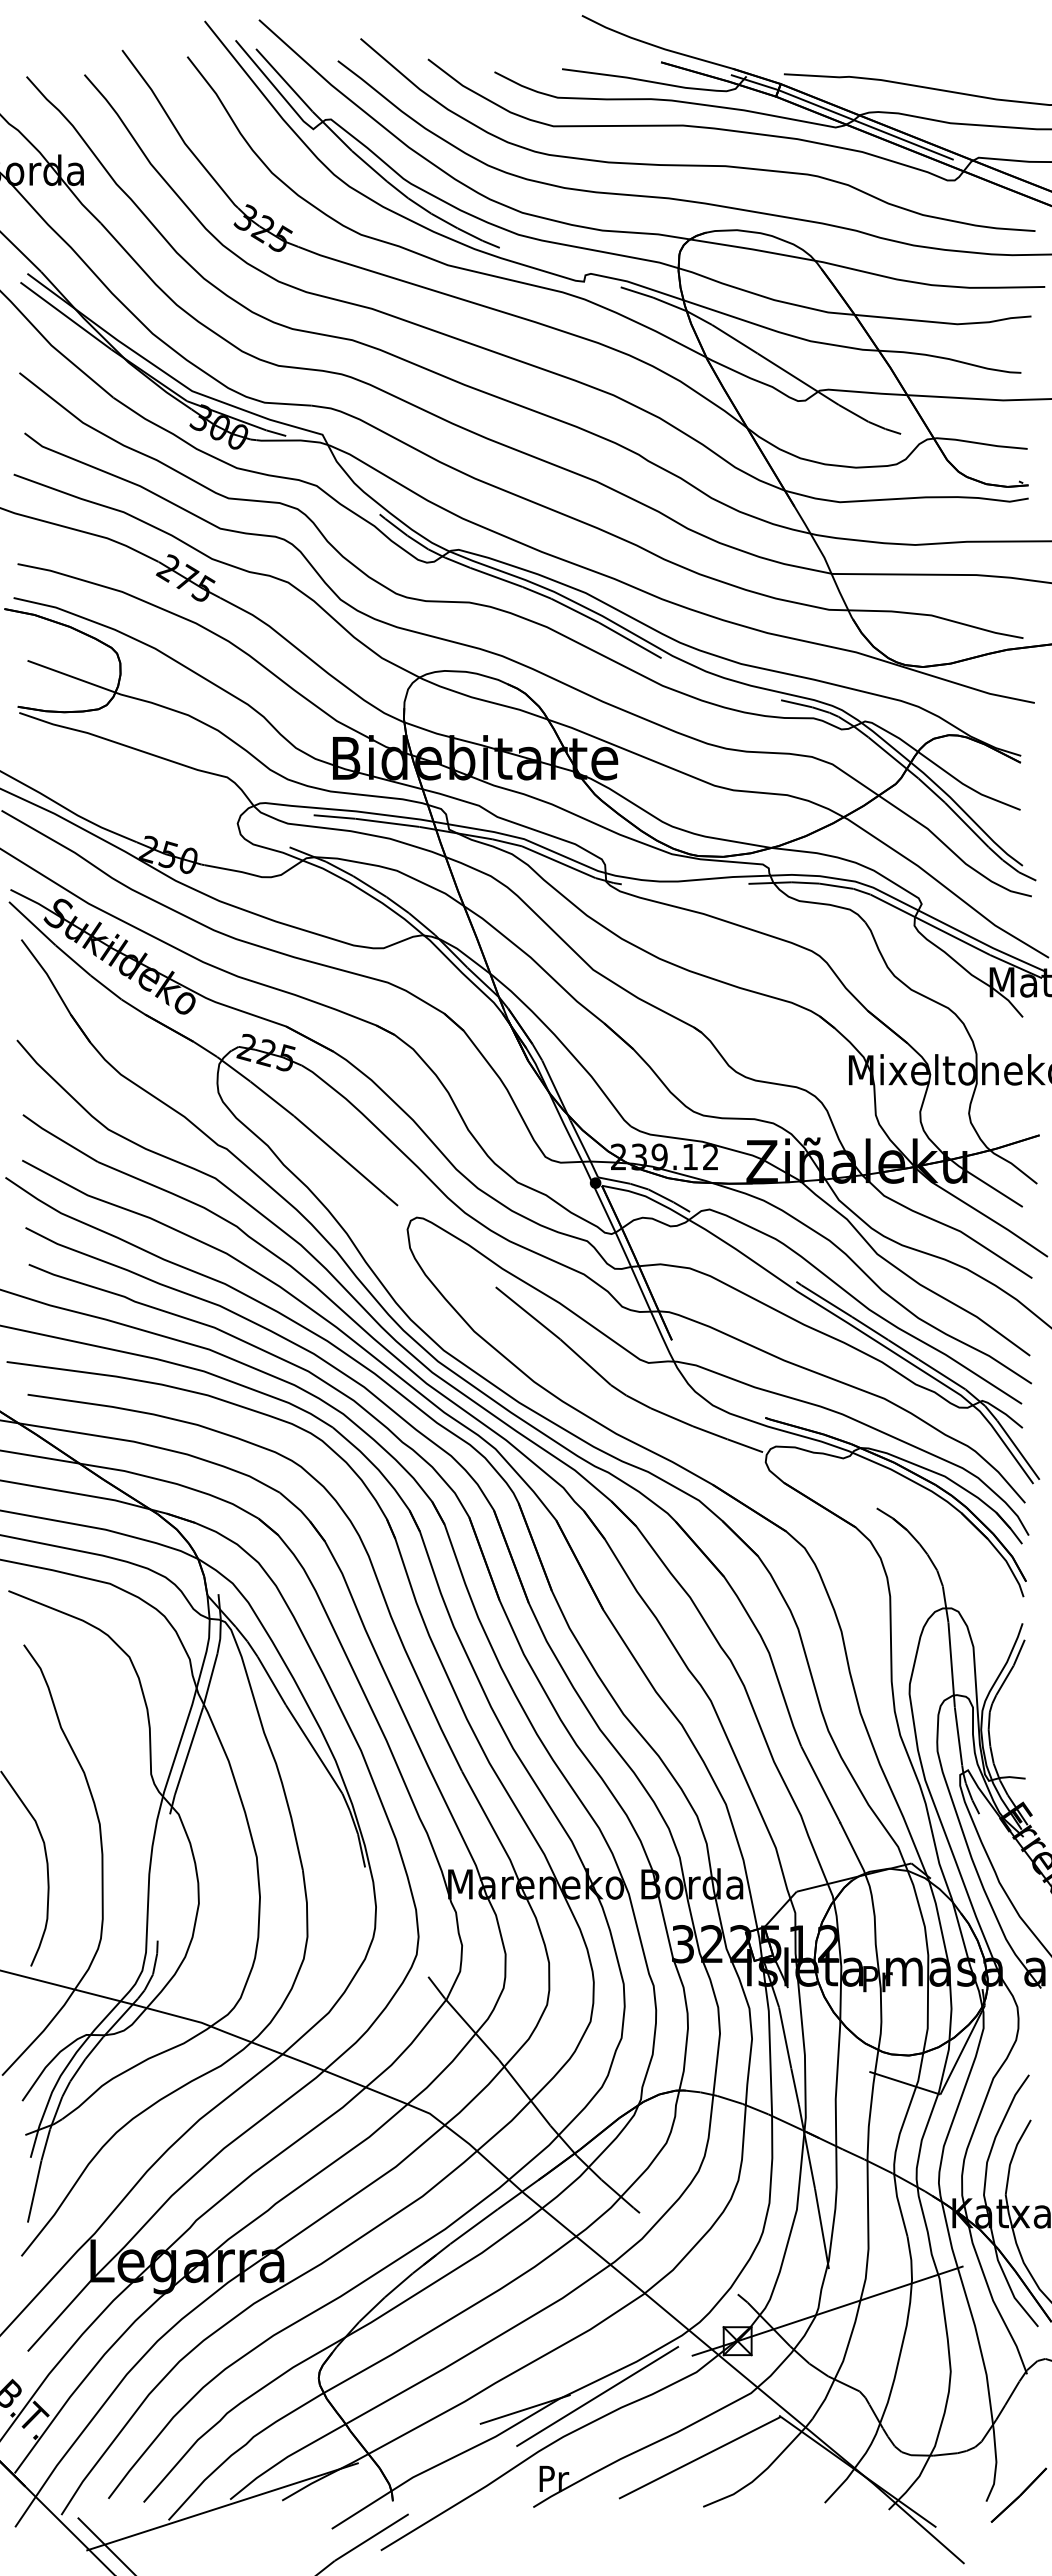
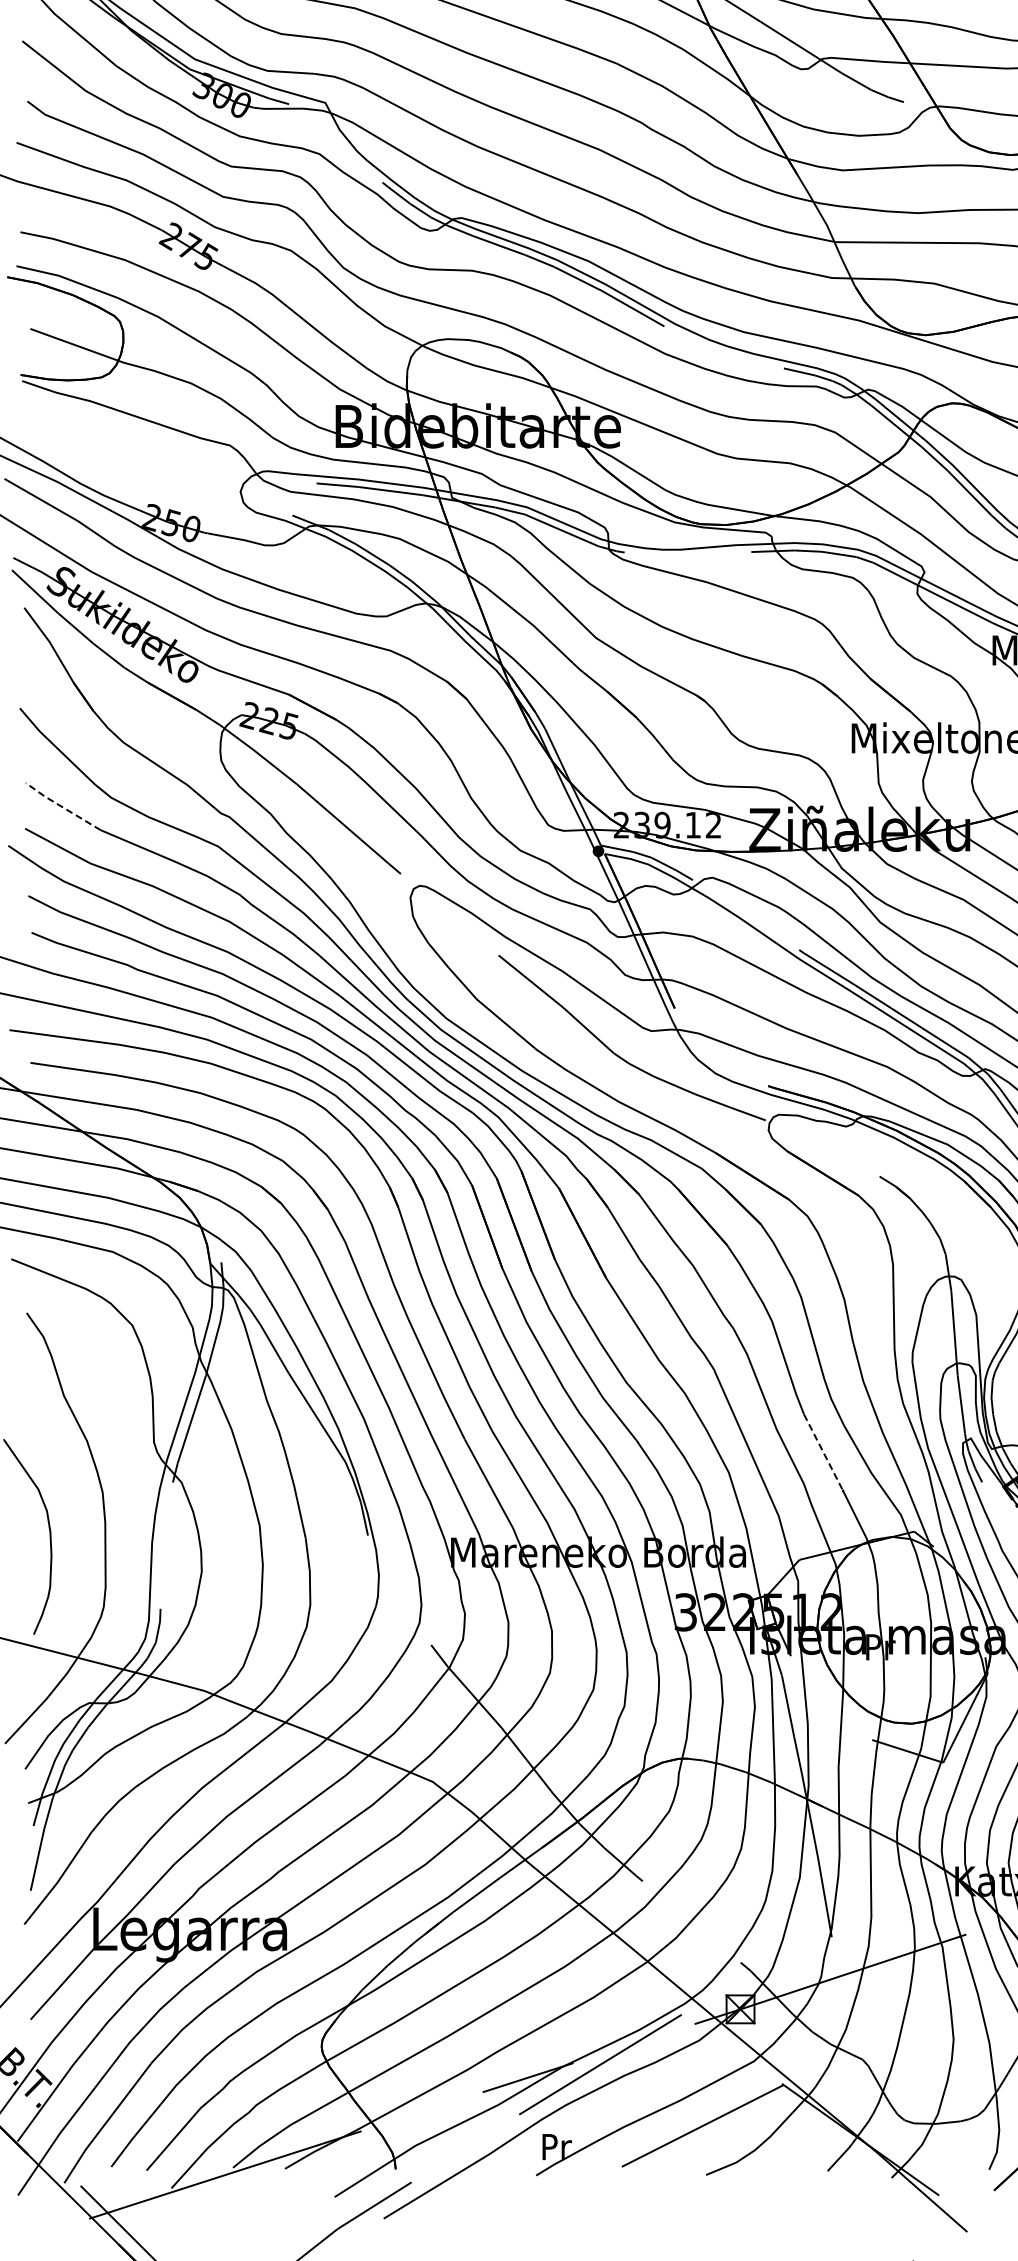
line: (59, 1138) -> (62, 806), solid -> dashed
line: (820, 1784) -> (823, 1452), solid -> dashed

